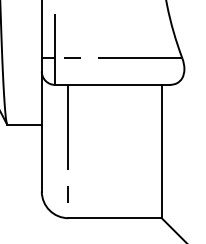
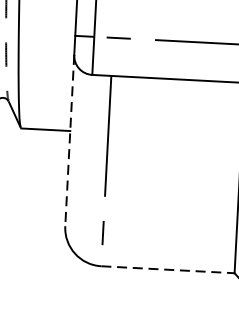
line: (41, 131) -> (69, 140), solid -> dashed
line: (115, 218) -> (168, 270), solid -> dashed

